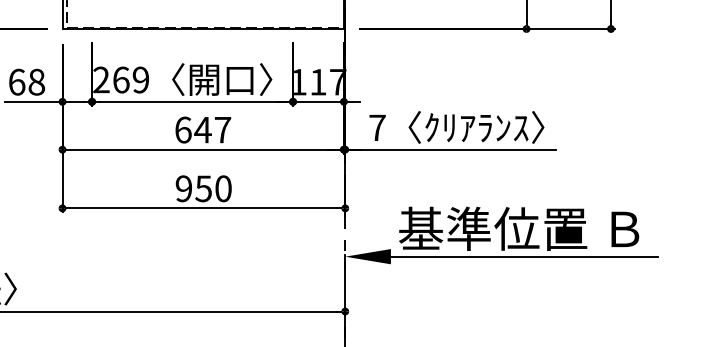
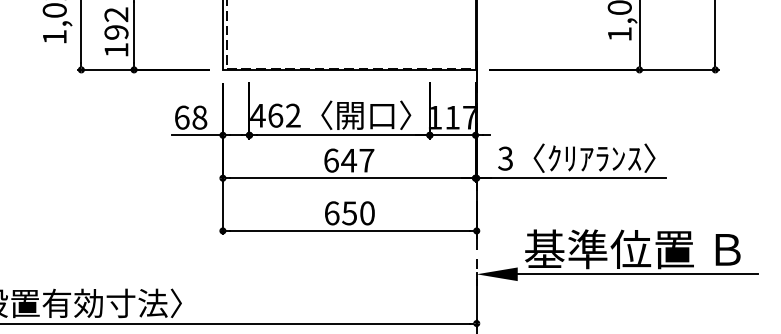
text: (121, 79) -> (275, 115), 269 -> 462
text: (377, 127) -> (505, 158), 7 -> 3
text: (183, 188) -> (331, 213), 950 -> 650

